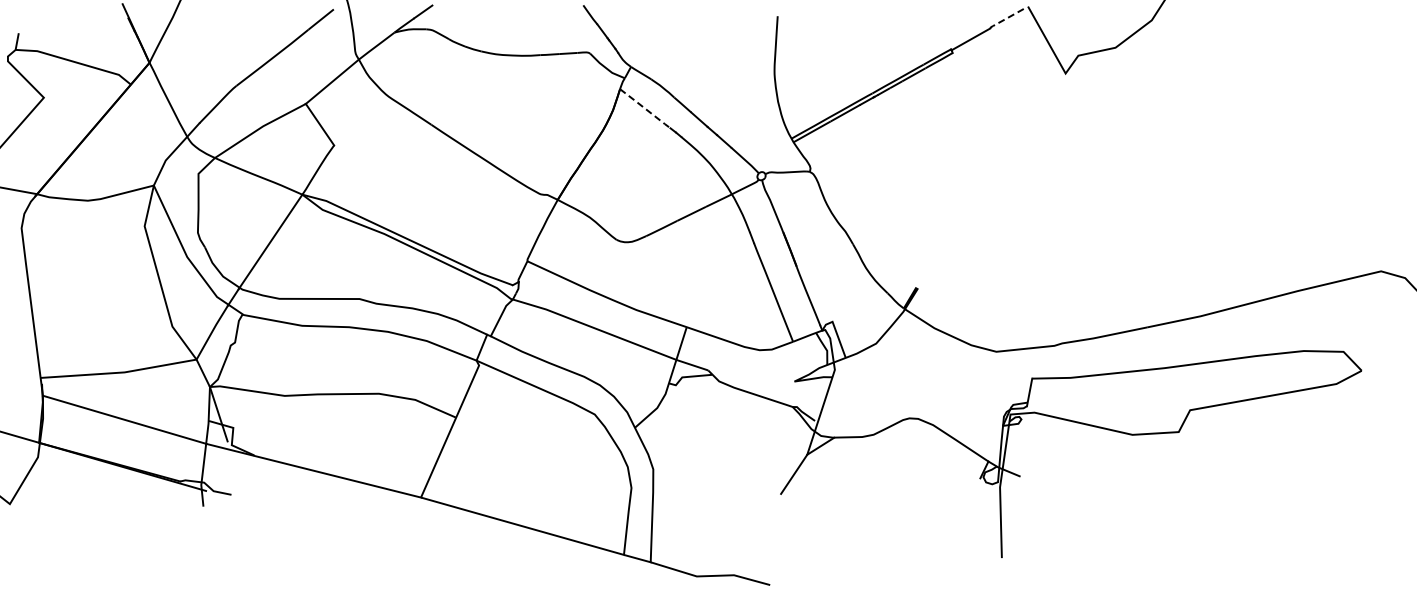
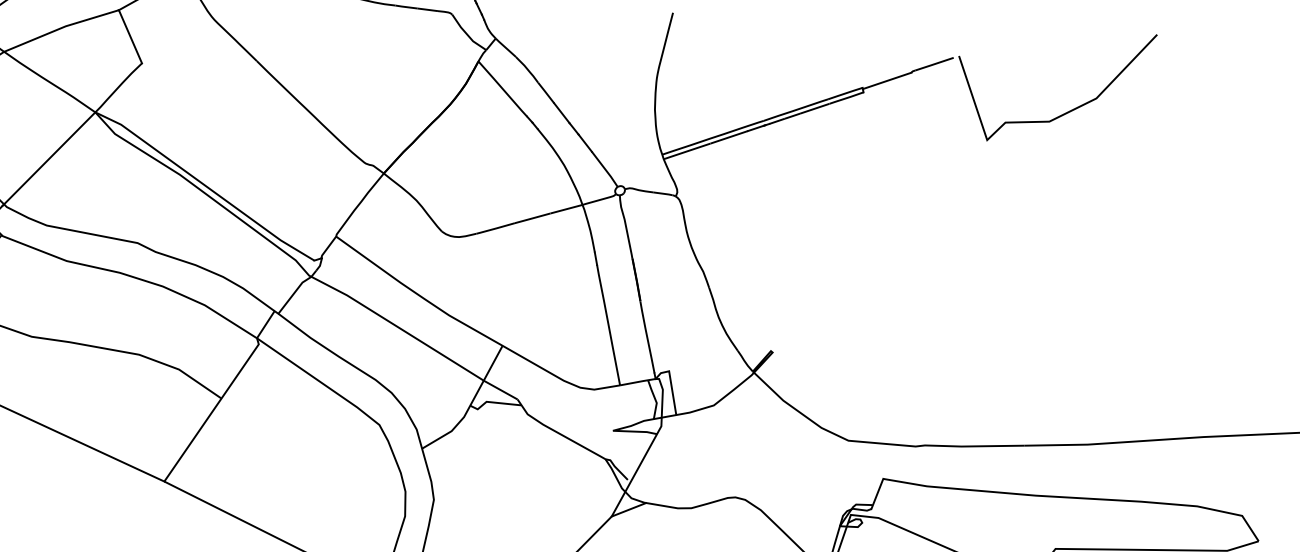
line: (1007, 18) -> (933, 65), dashed -> solid
line: (645, 109) -> (502, 89), dashed -> solid

